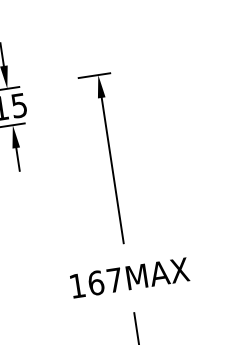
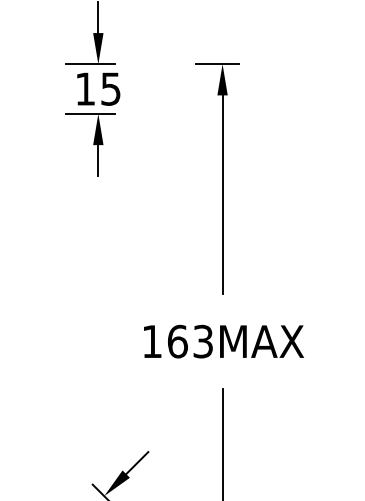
text: (114, 280) -> (202, 341), 167MAX -> 163MAX

